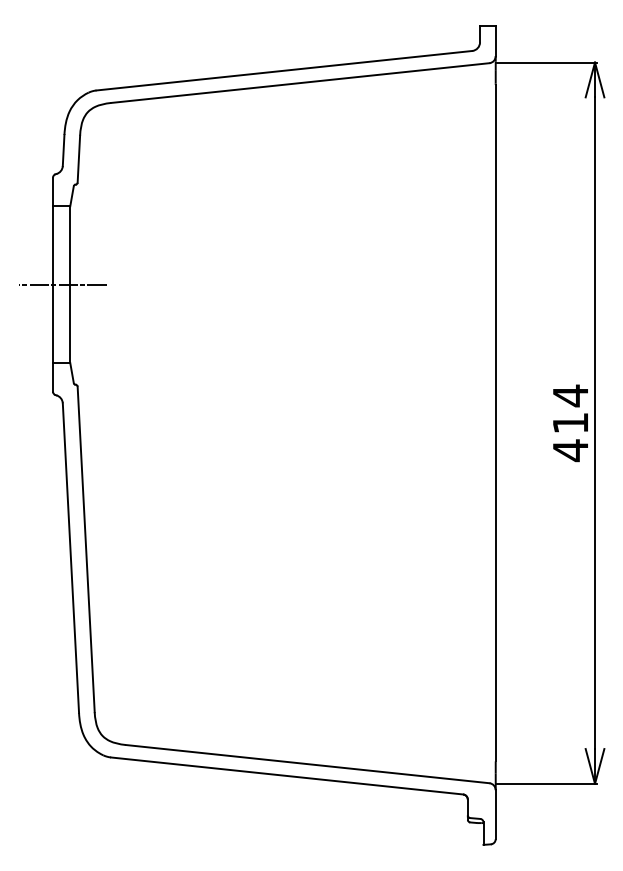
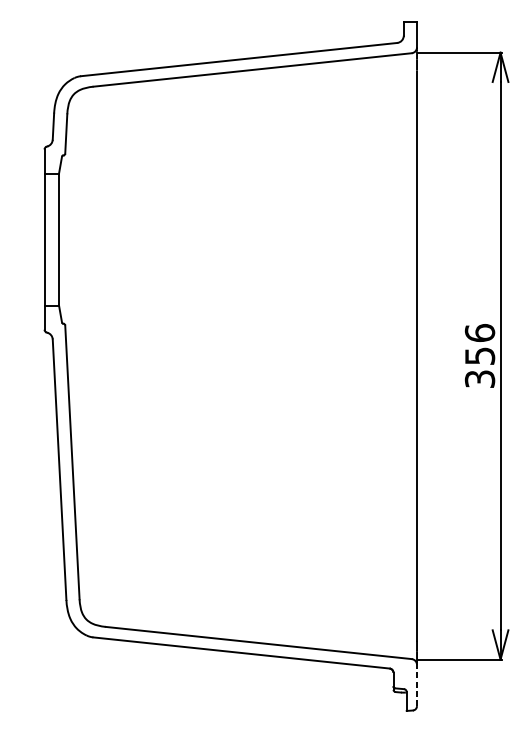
line: (62, 284) -> (52, 239), removed
text: (570, 423) -> (479, 356), 414 -> 356
line: (495, 814) -> (416, 685), solid -> dashed

